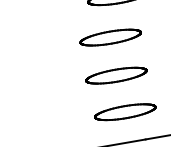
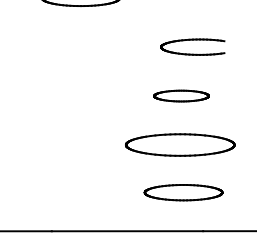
part: (110, 37) -> (181, 95), size x0.7
part: (116, 75) -> (180, 144), size x1.4

